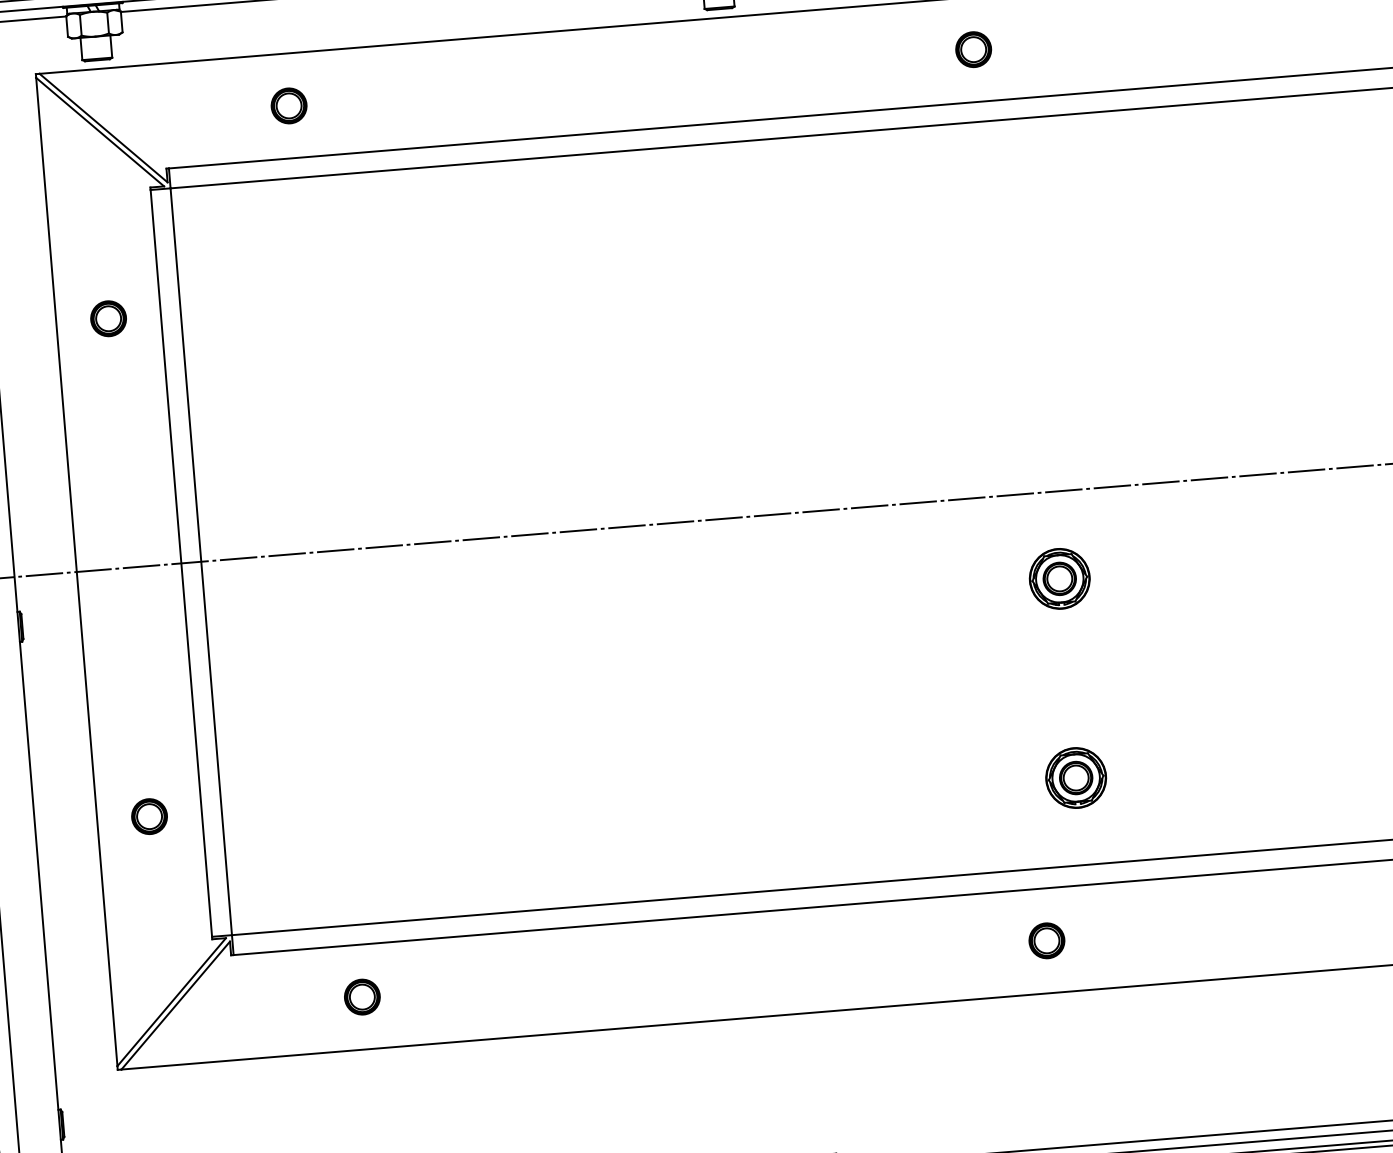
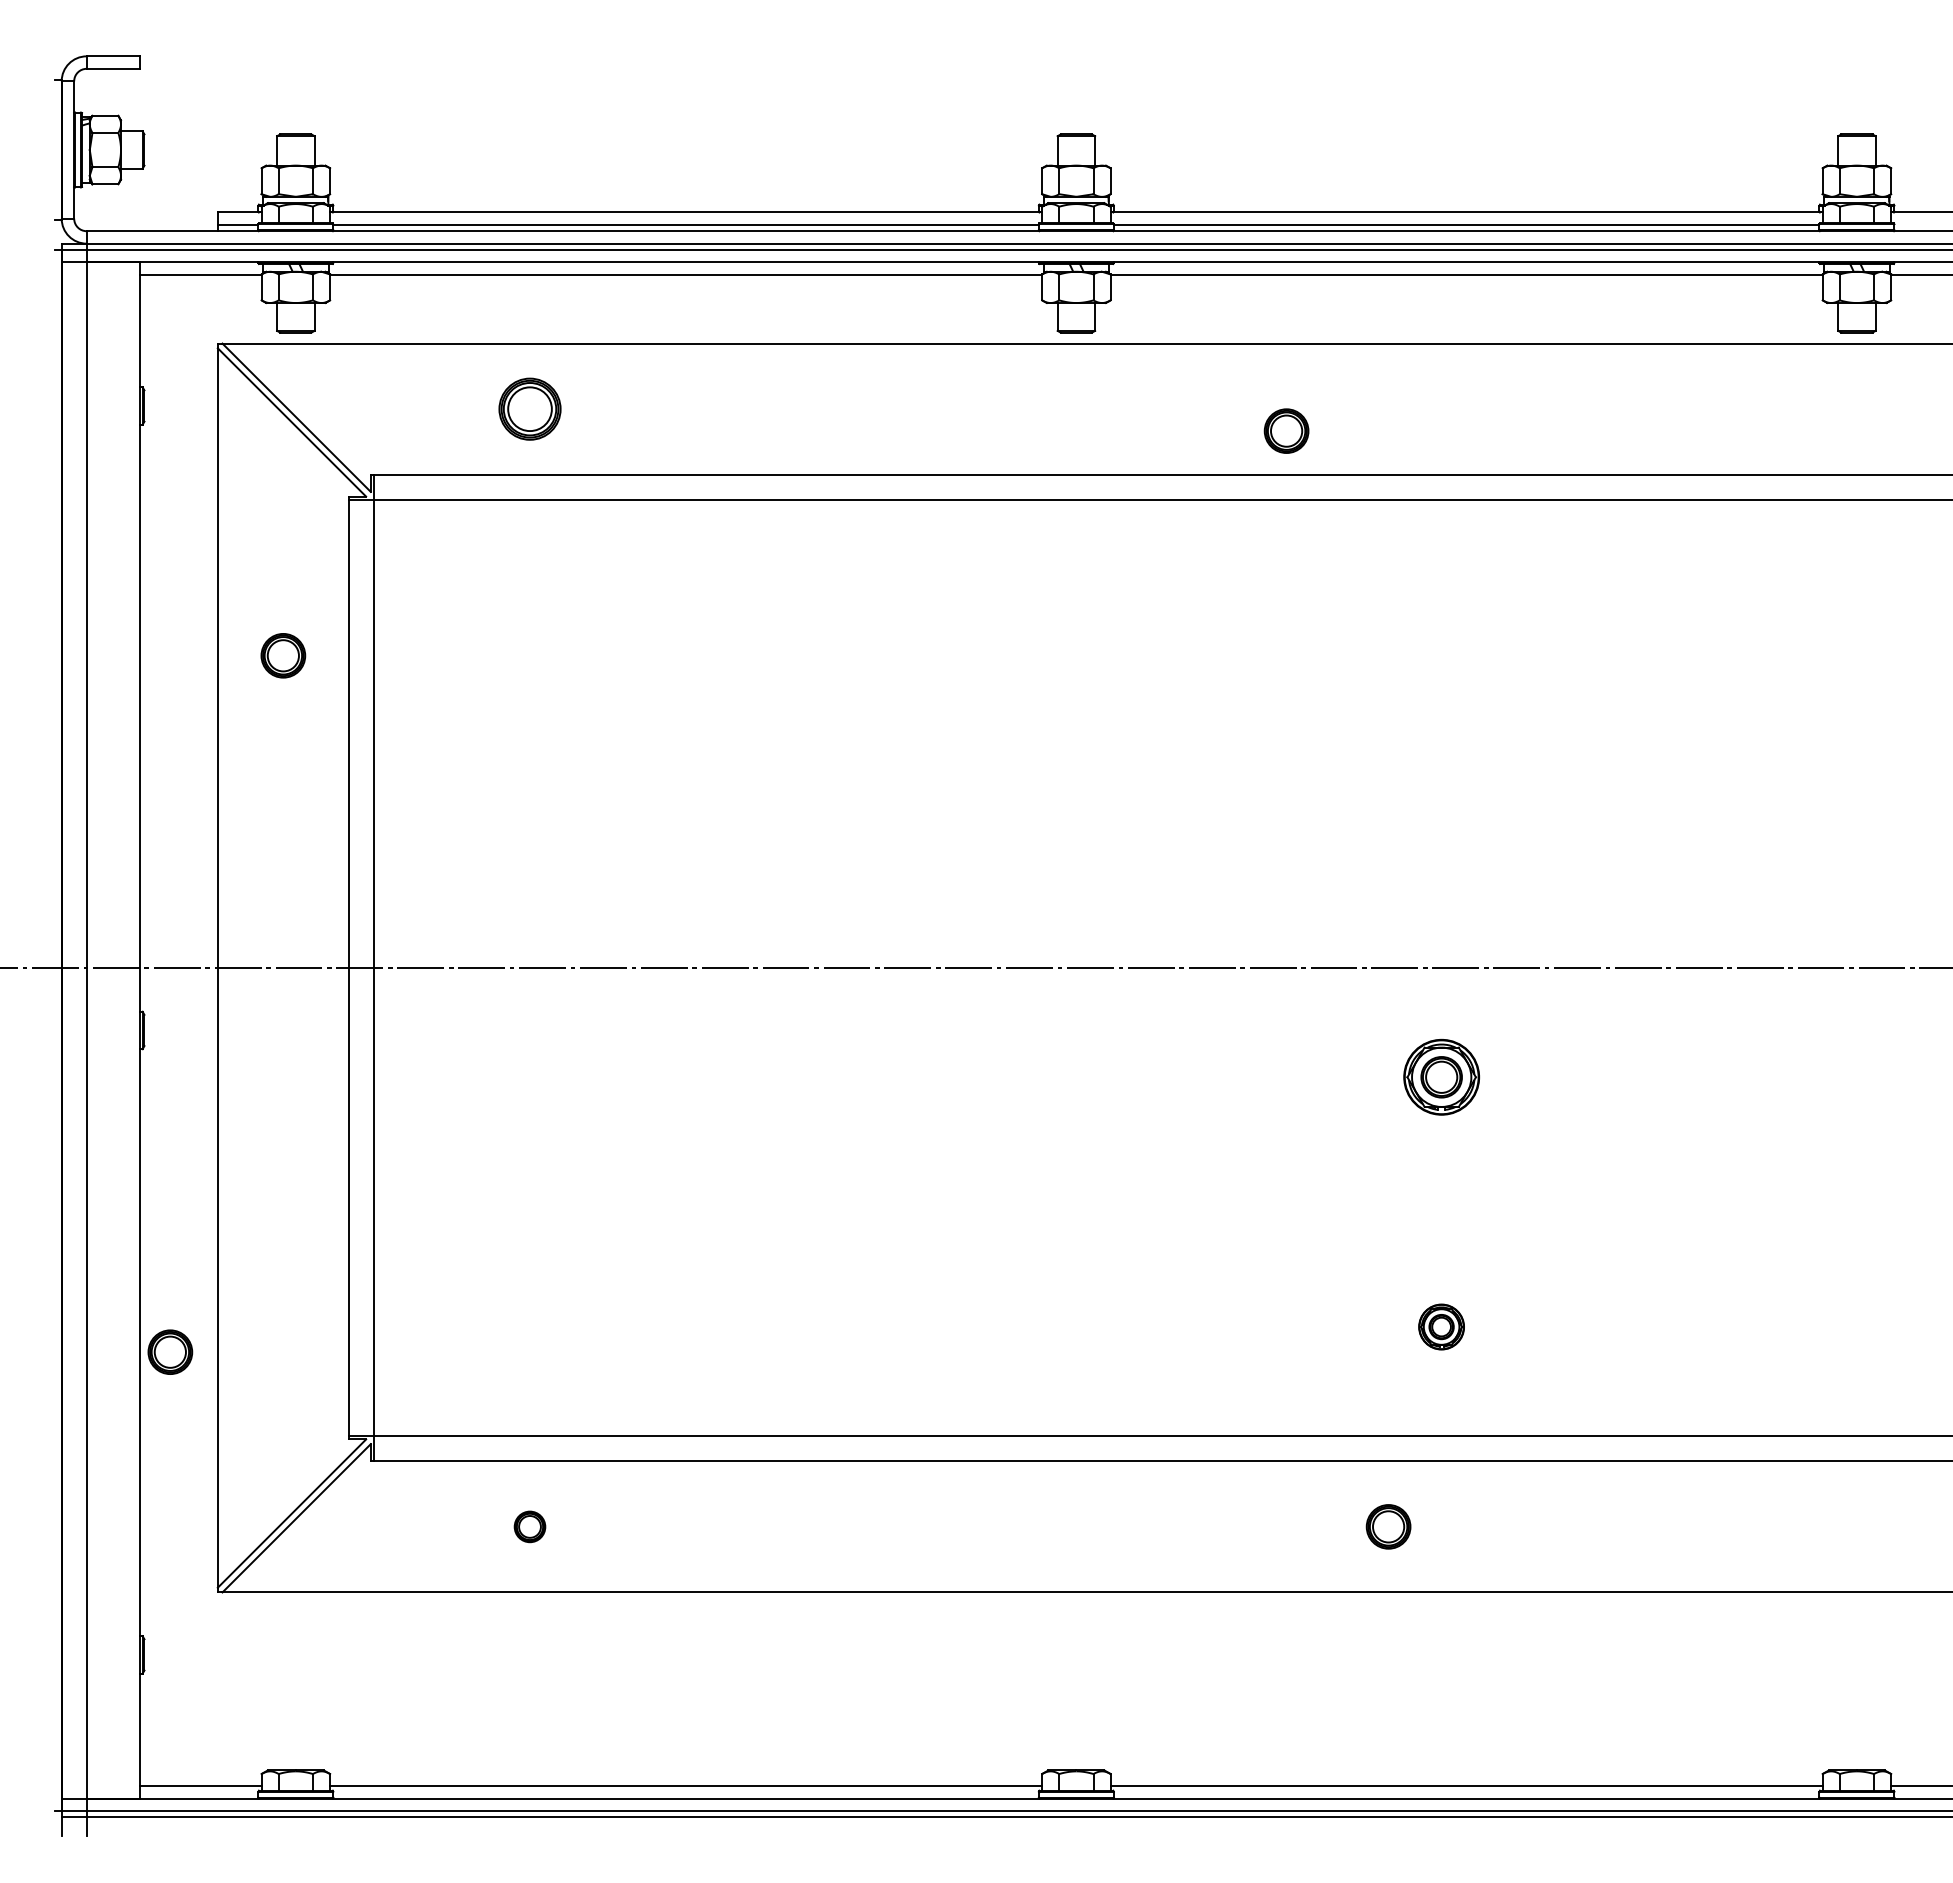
part: (973, 49) -> (1286, 430), moved
part: (288, 105) -> (529, 408), size x1.4
part: (1075, 777) -> (1441, 1326), size x0.6
part: (149, 816) -> (170, 1351), moved
part: (361, 996) -> (529, 1526), size x0.7

